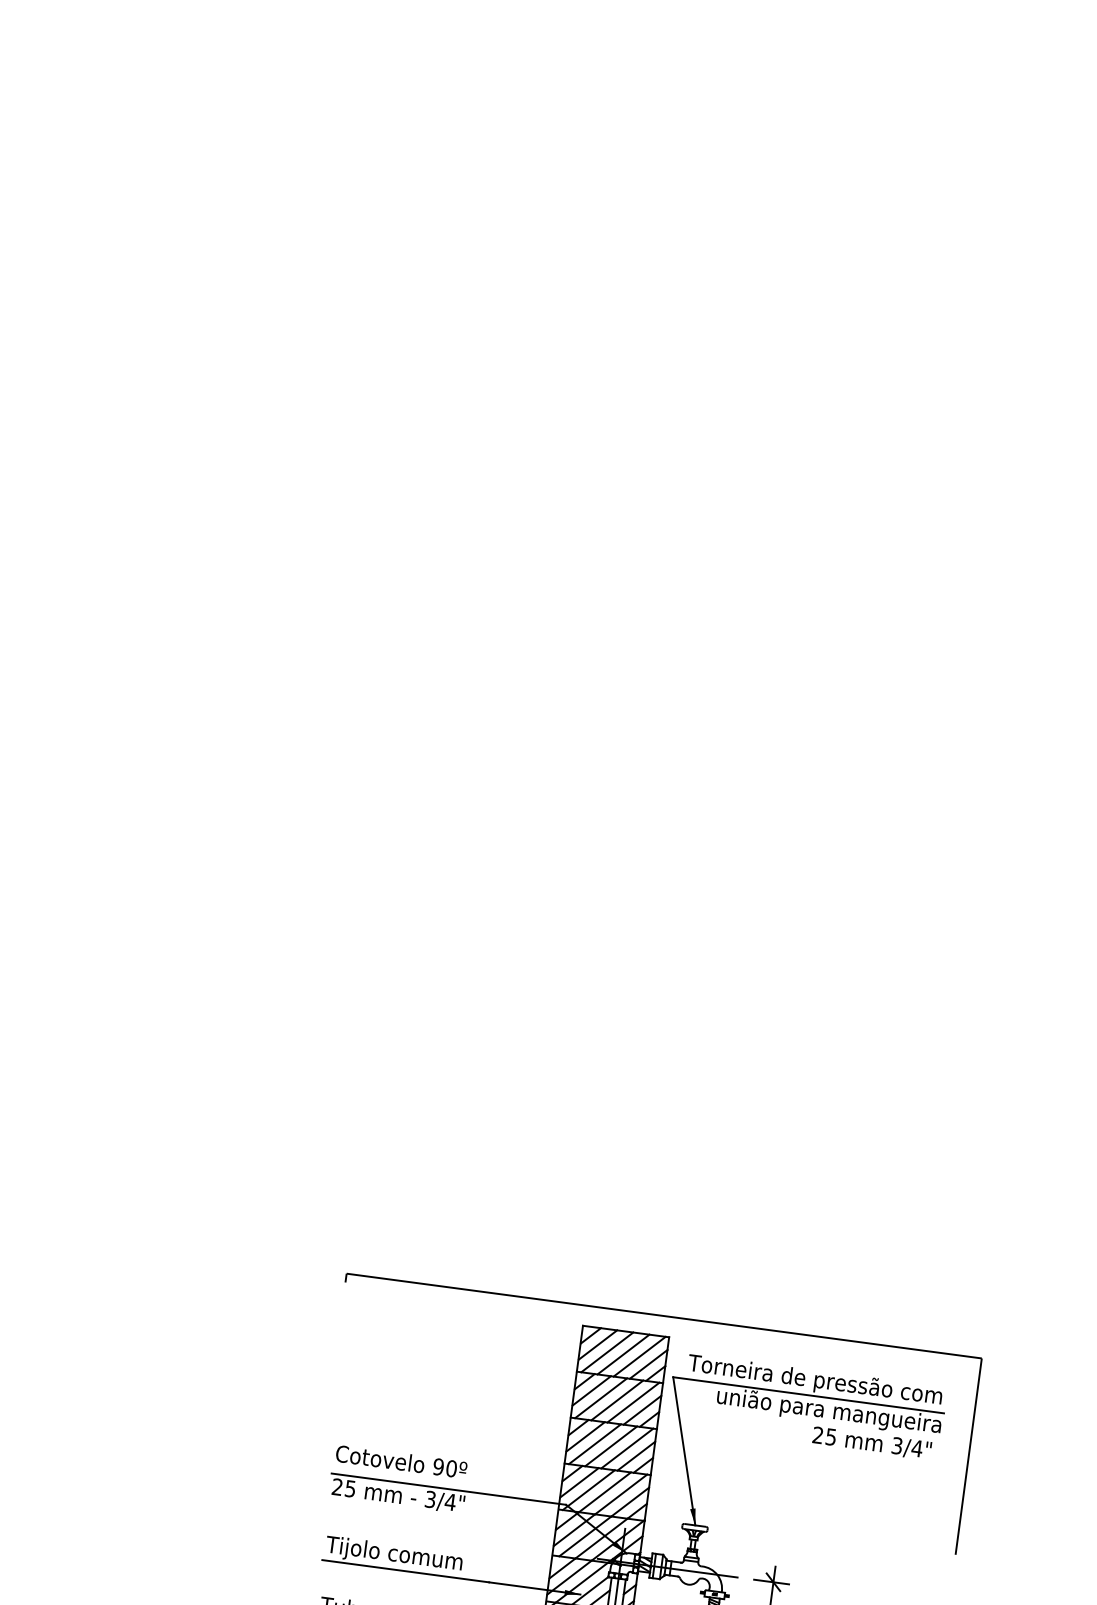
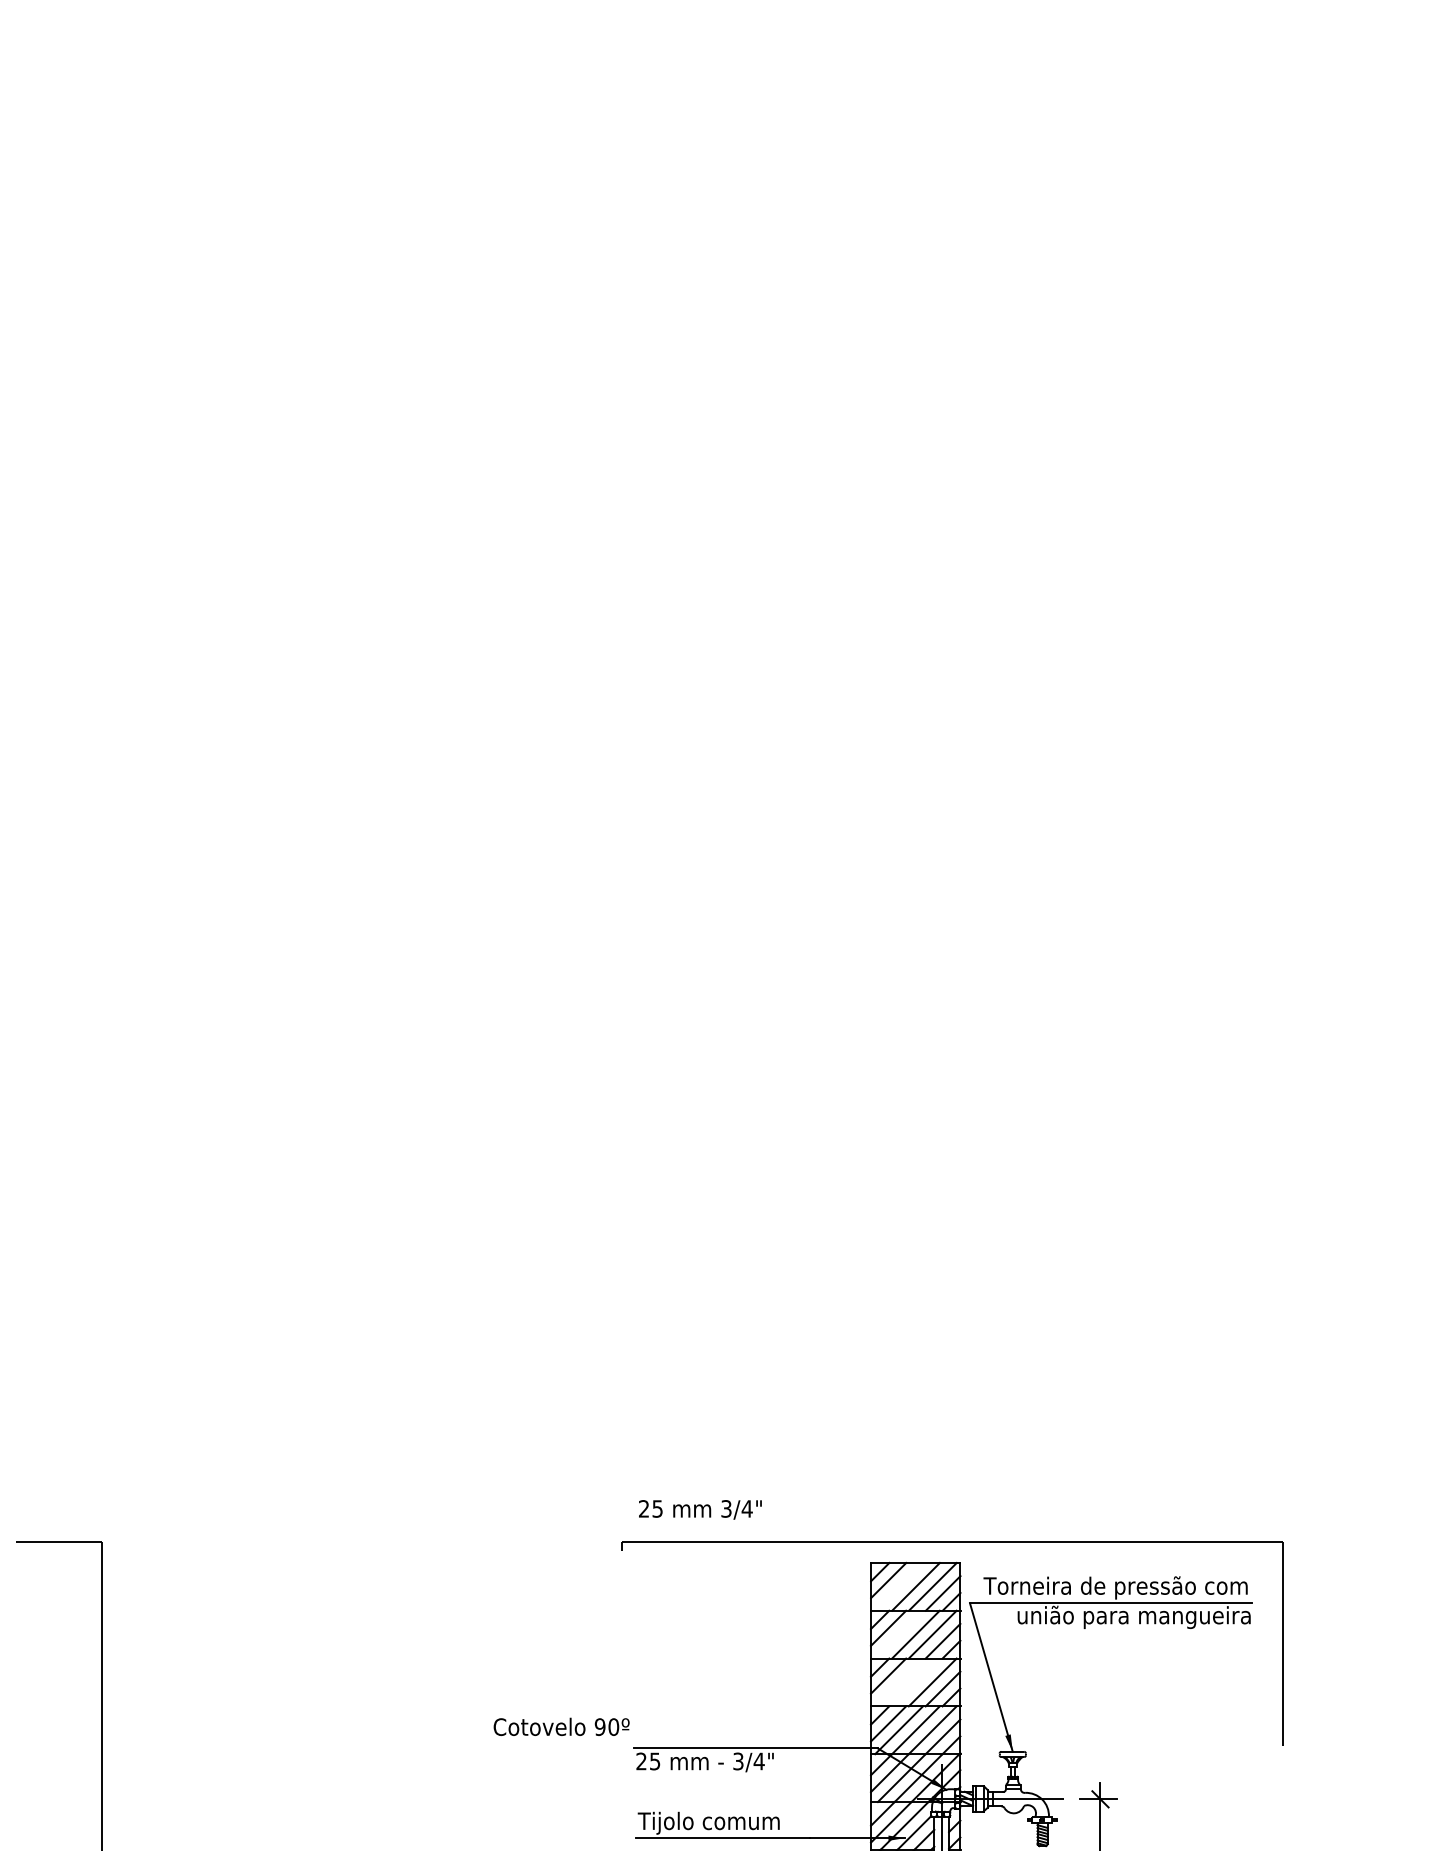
line: (607, 1352) -> (899, 1586), removed
line: (600, 1398) -> (898, 1634), removed
text: (872, 1443) -> (700, 1509), moved
line: (594, 1444) -> (898, 1682), removed
line: (610, 1446) -> (915, 1682), removed
text: (401, 1461) -> (561, 1726), moved

